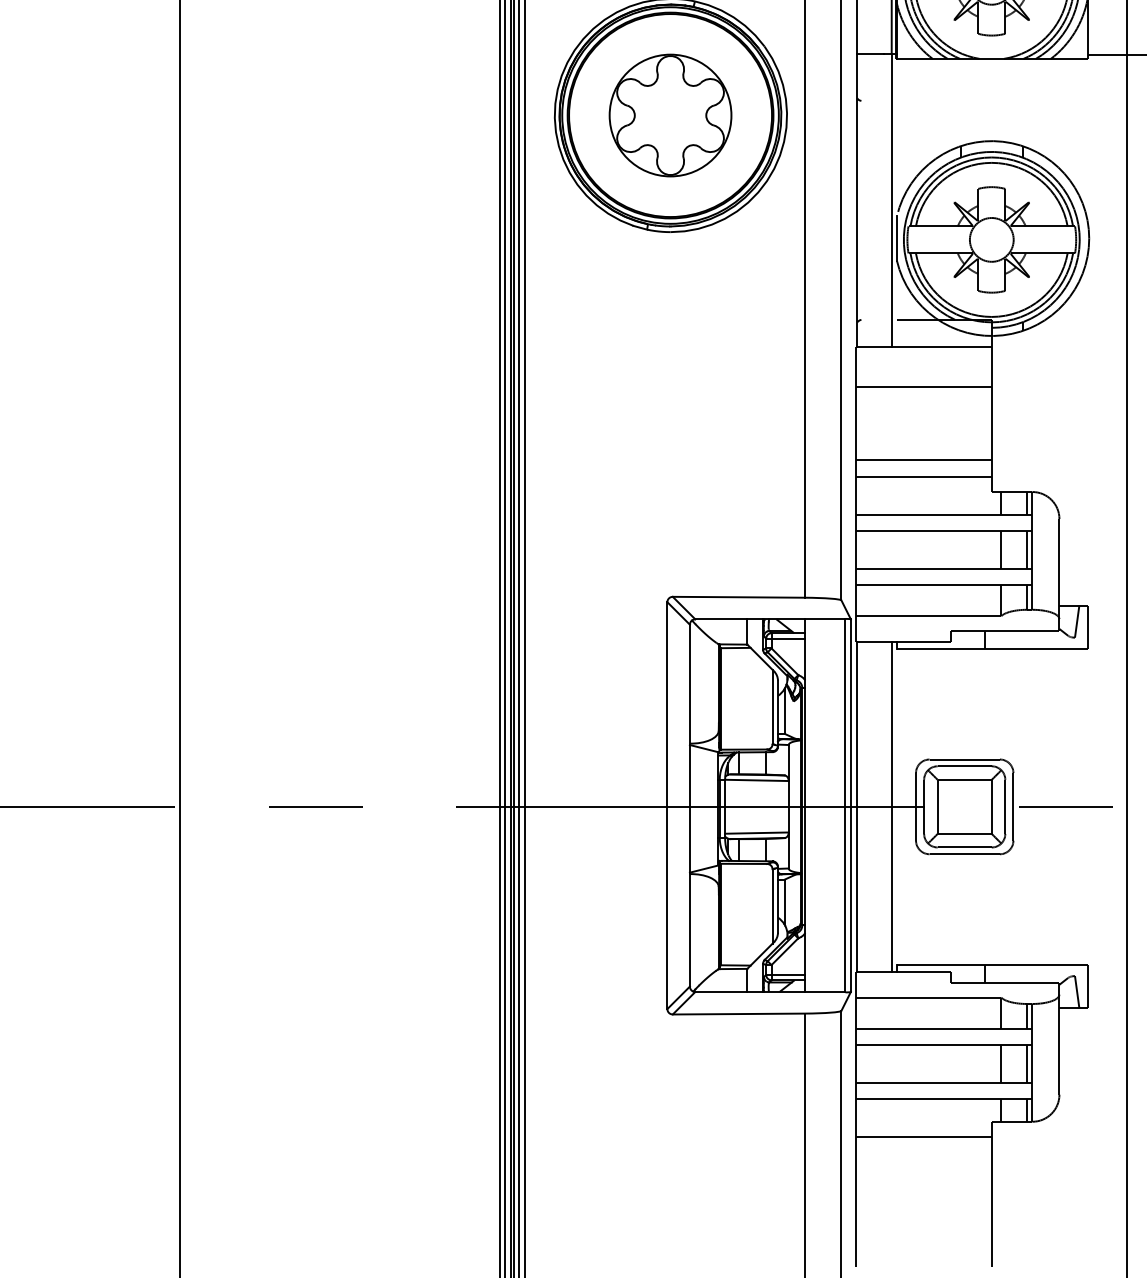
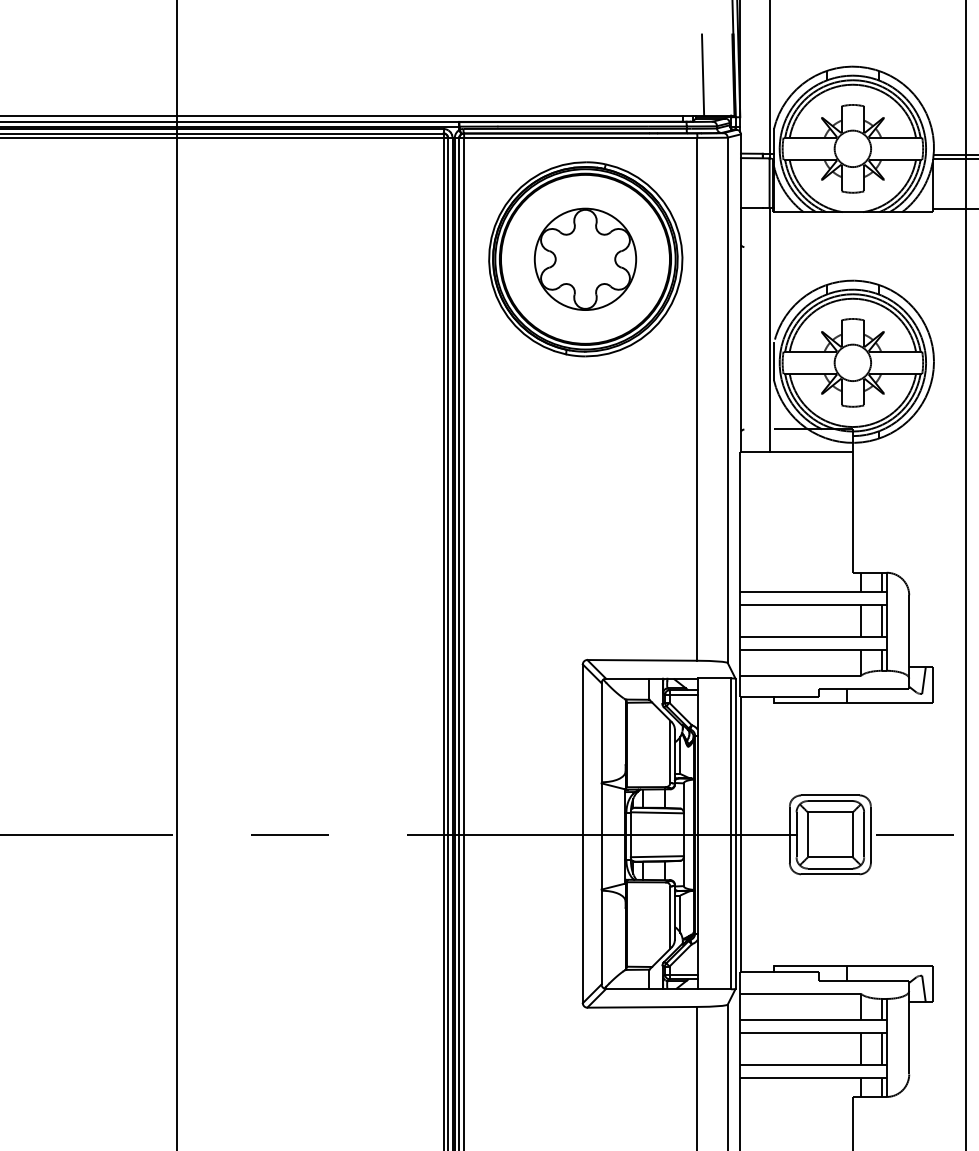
line: (924, 387) -> (796, 485), removed
line: (924, 460) -> (796, 546), removed
line: (924, 477) -> (796, 560), removed
line: (891, 806) -> (769, 834), removed
line: (924, 1136) -> (796, 1109), removed

